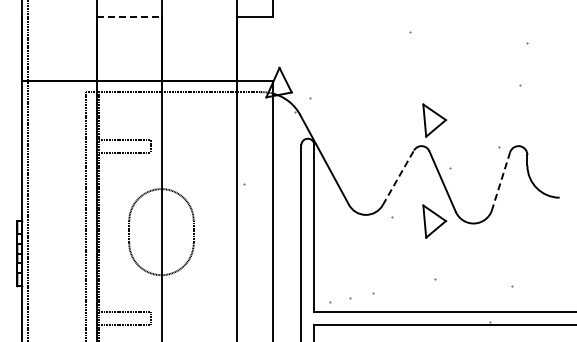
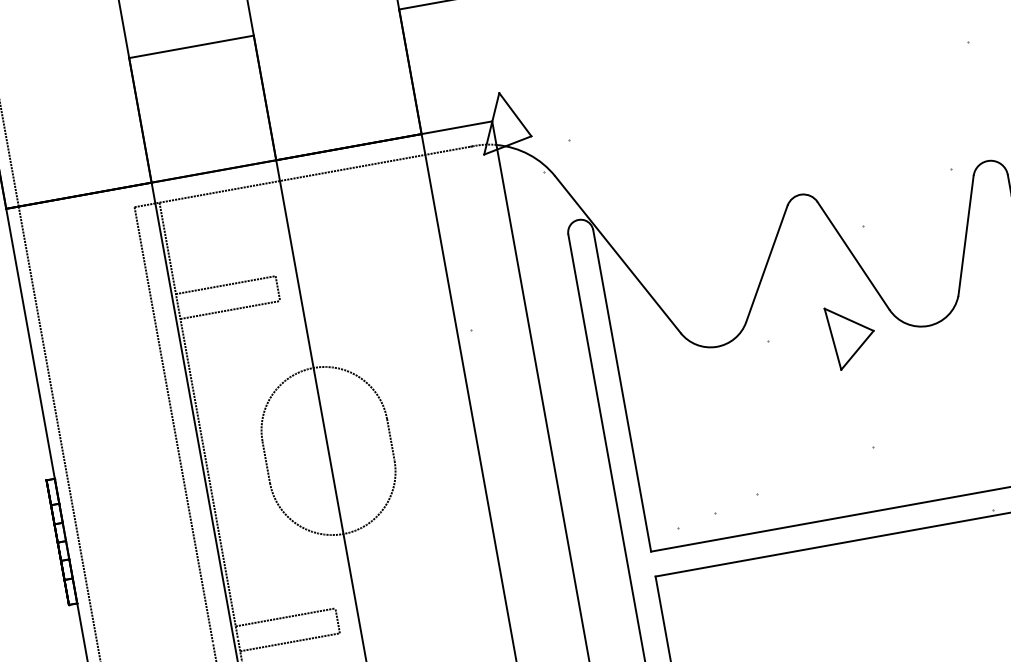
line: (129, 16) -> (191, 45), dashed -> solid
part: (434, 120) -> (816, 140), removed
line: (398, 177) -> (766, 263), dashed -> solid
line: (500, 181) -> (965, 235), dashed -> solid

